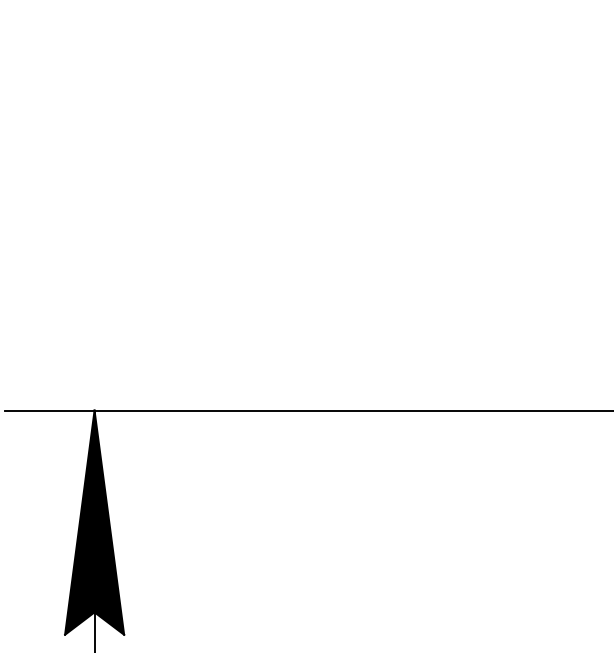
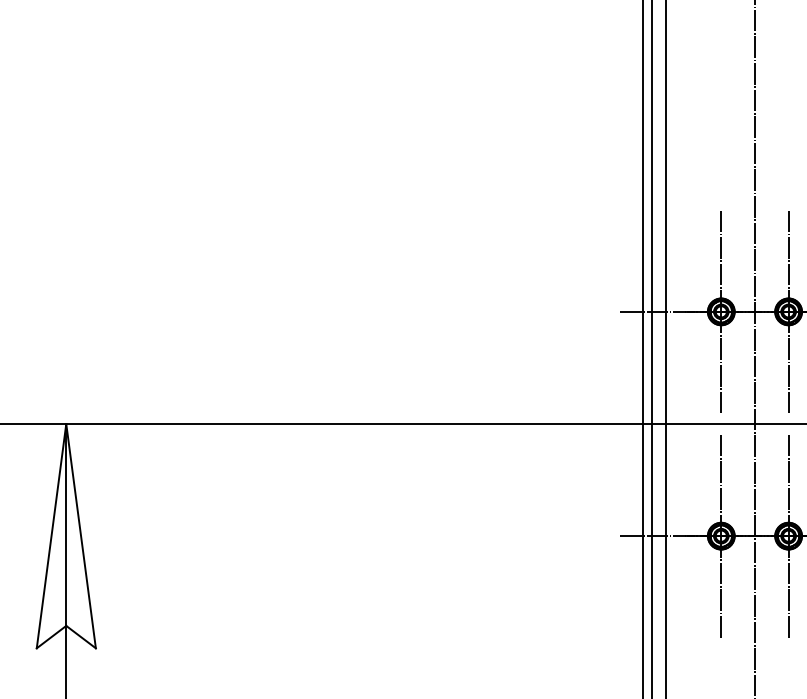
fill: (93, 522) -> (65, 536), removed

